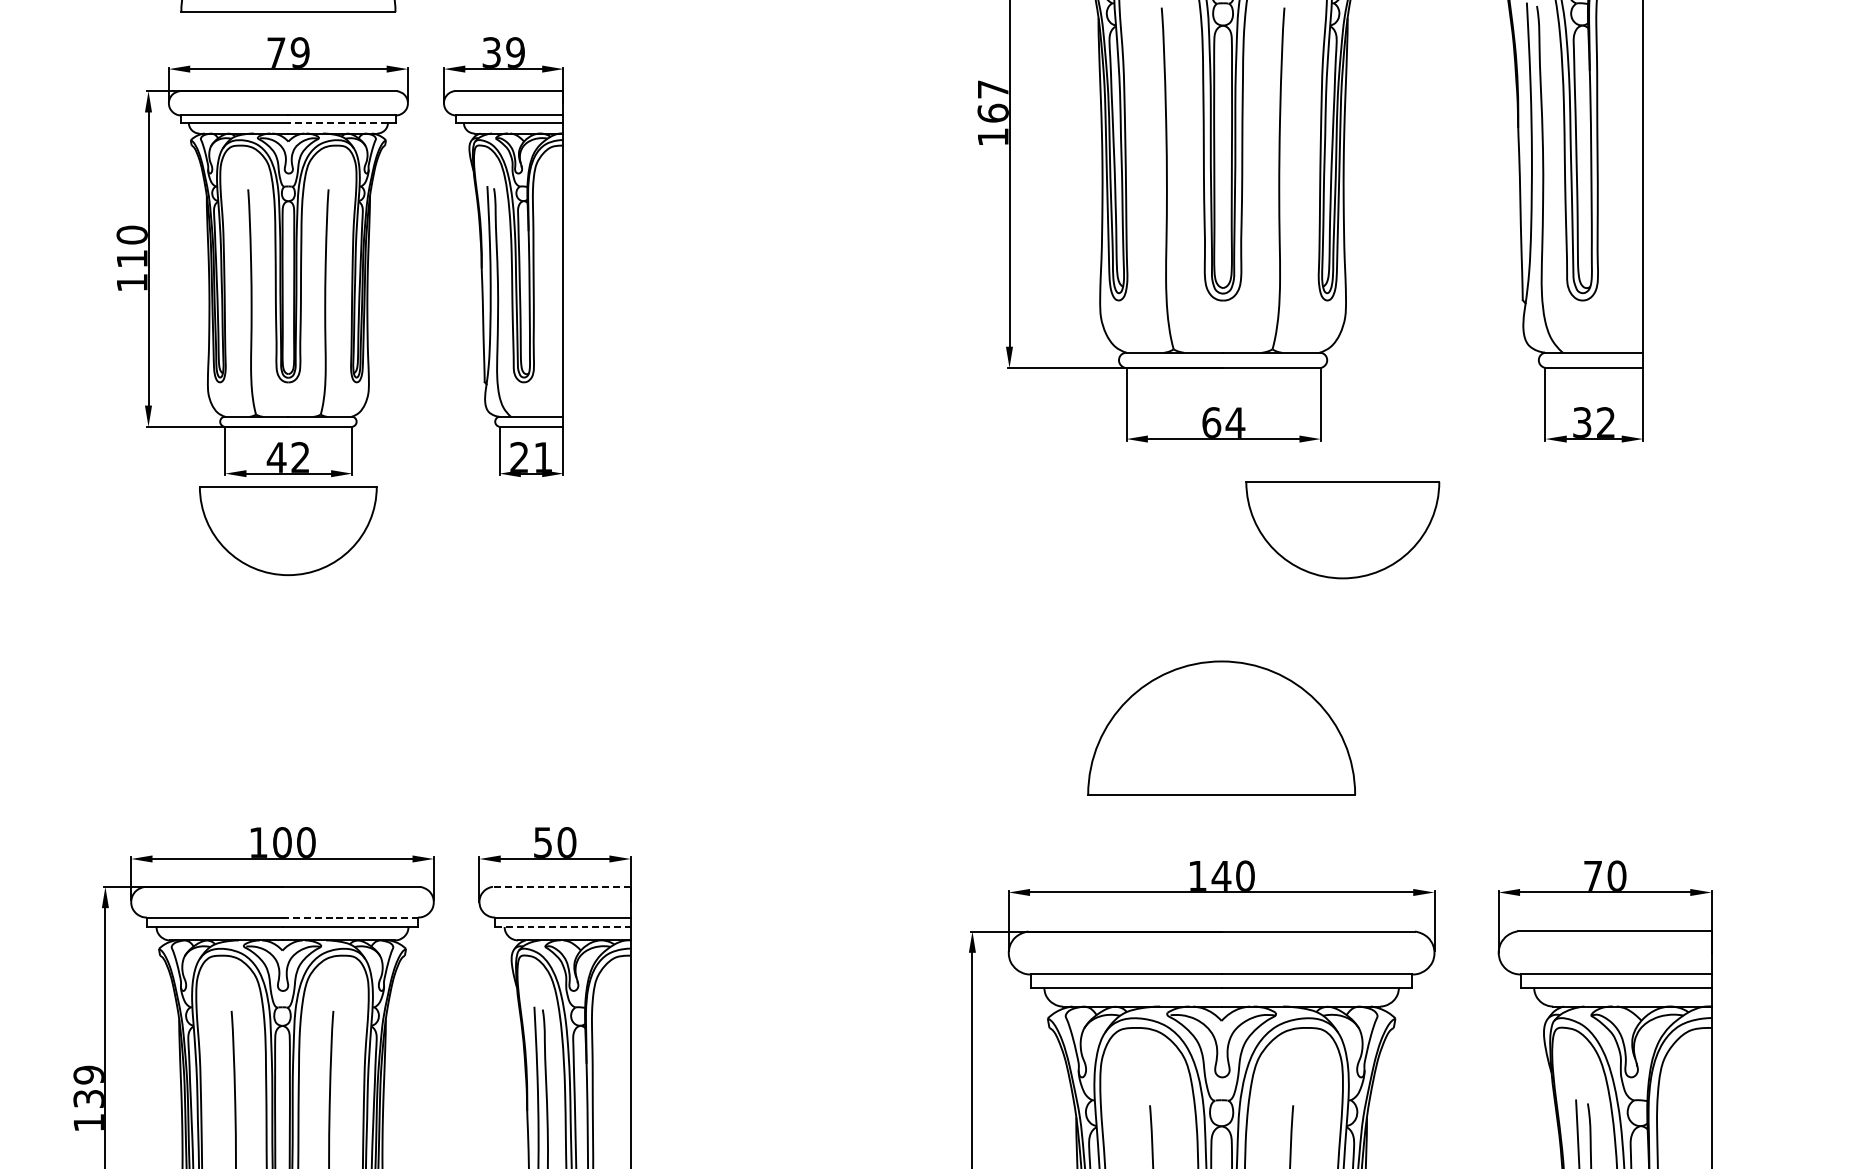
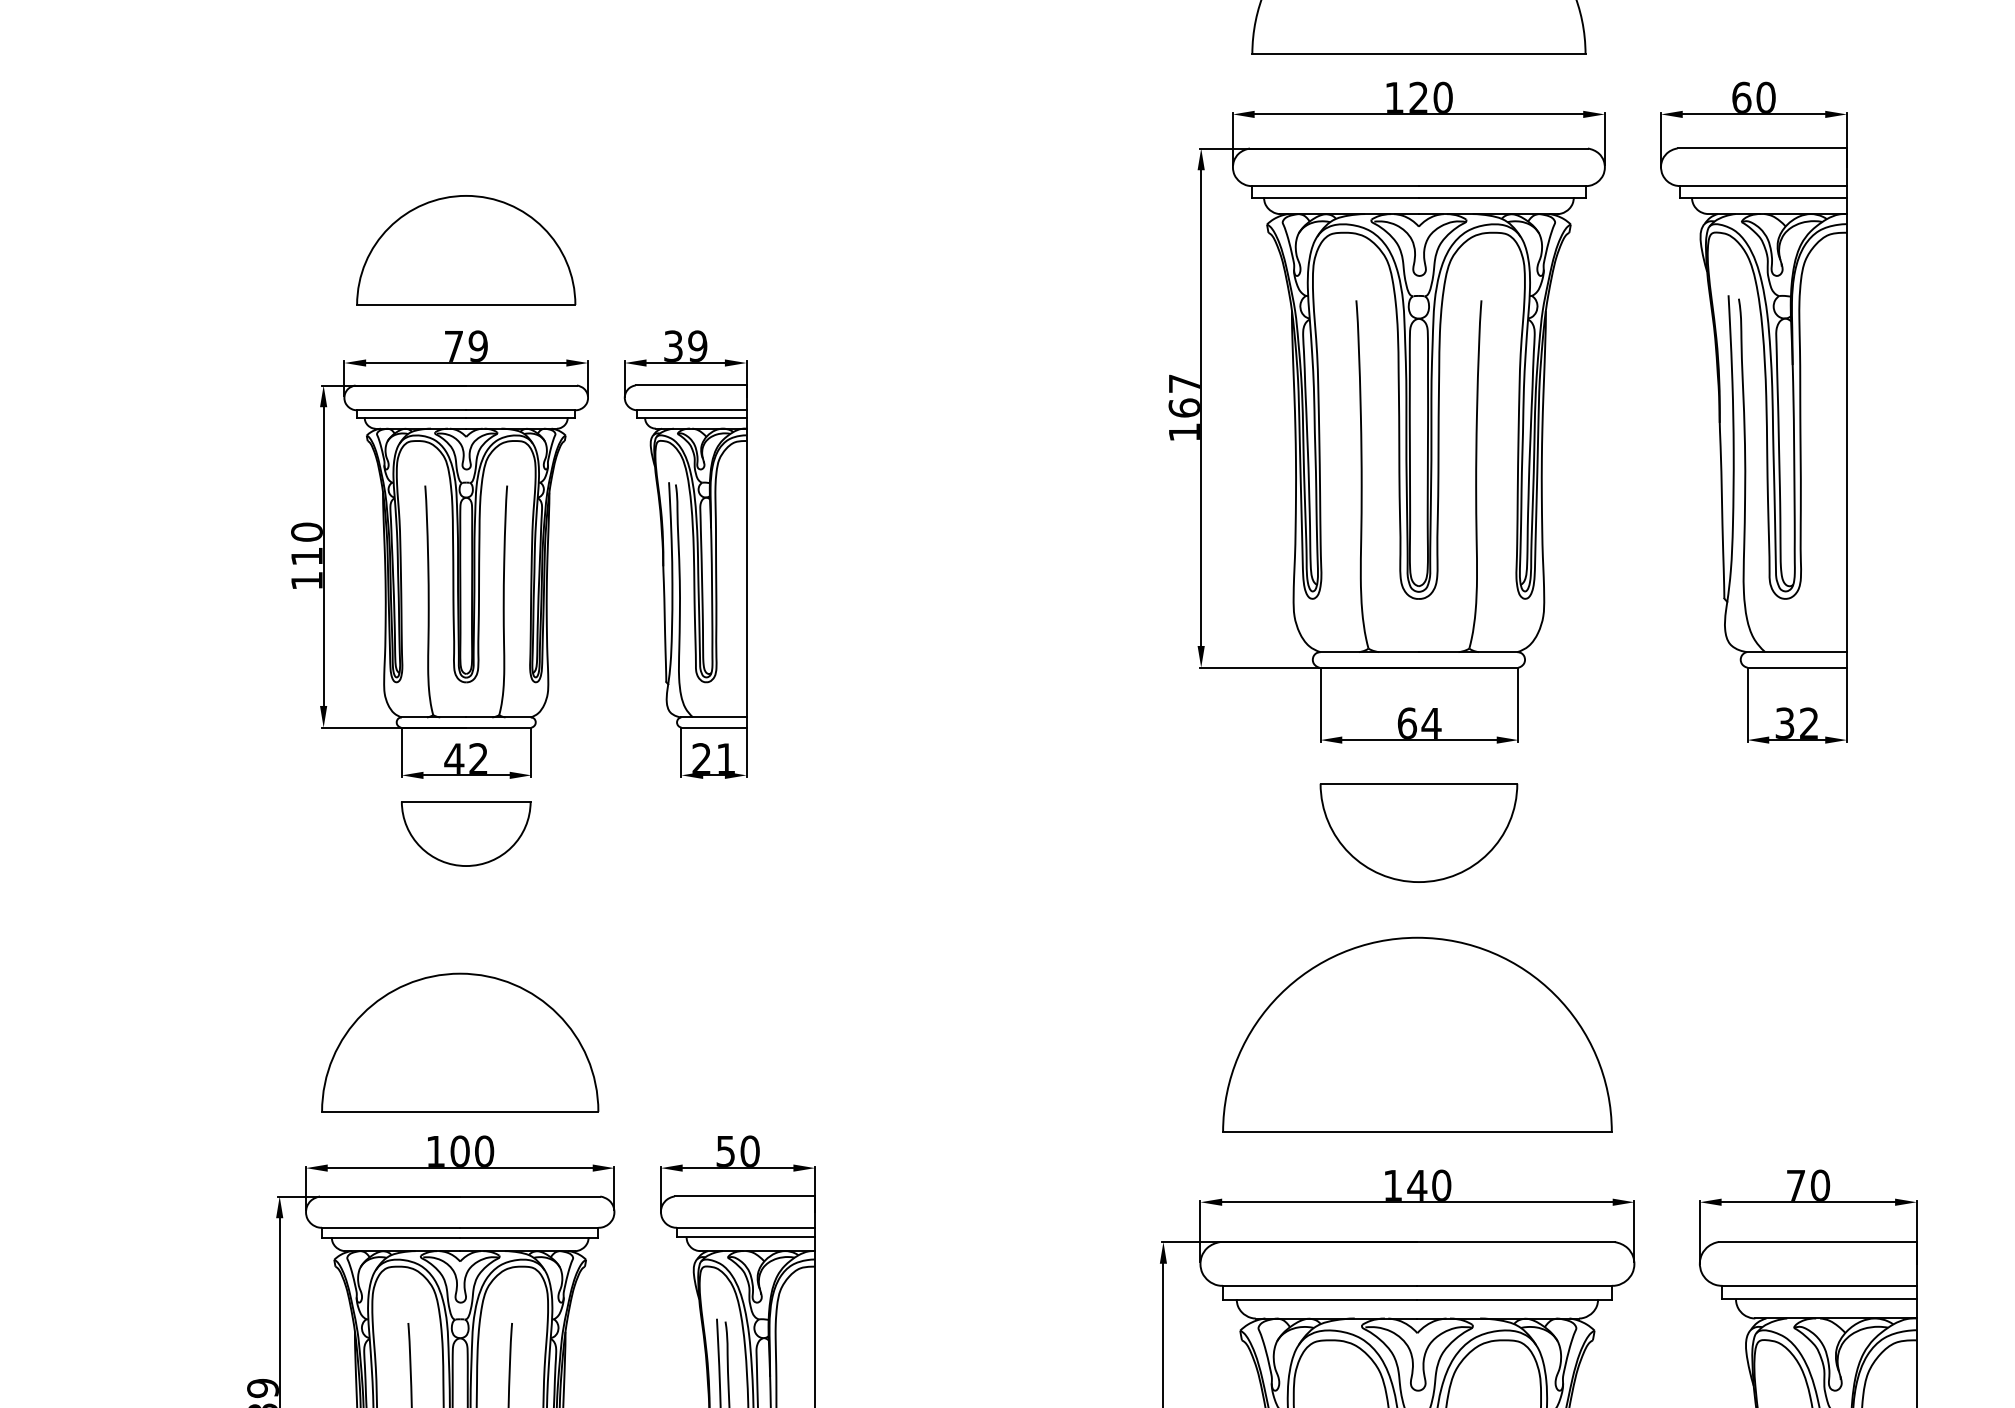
line: (337, 123) -> (516, 418), dashed -> solid
part: (1342, 529) -> (1418, 832), moved
part: (288, 530) -> (466, 833), size x0.71
part: (1221, 727) -> (1417, 1034), size x1.43
part: (282, 735) -> (460, 1042), added
line: (561, 886) -> (744, 1196), dashed -> solid
line: (350, 917) -> (529, 1227), dashed -> solid
line: (563, 927) -> (746, 1237), dashed -> solid

